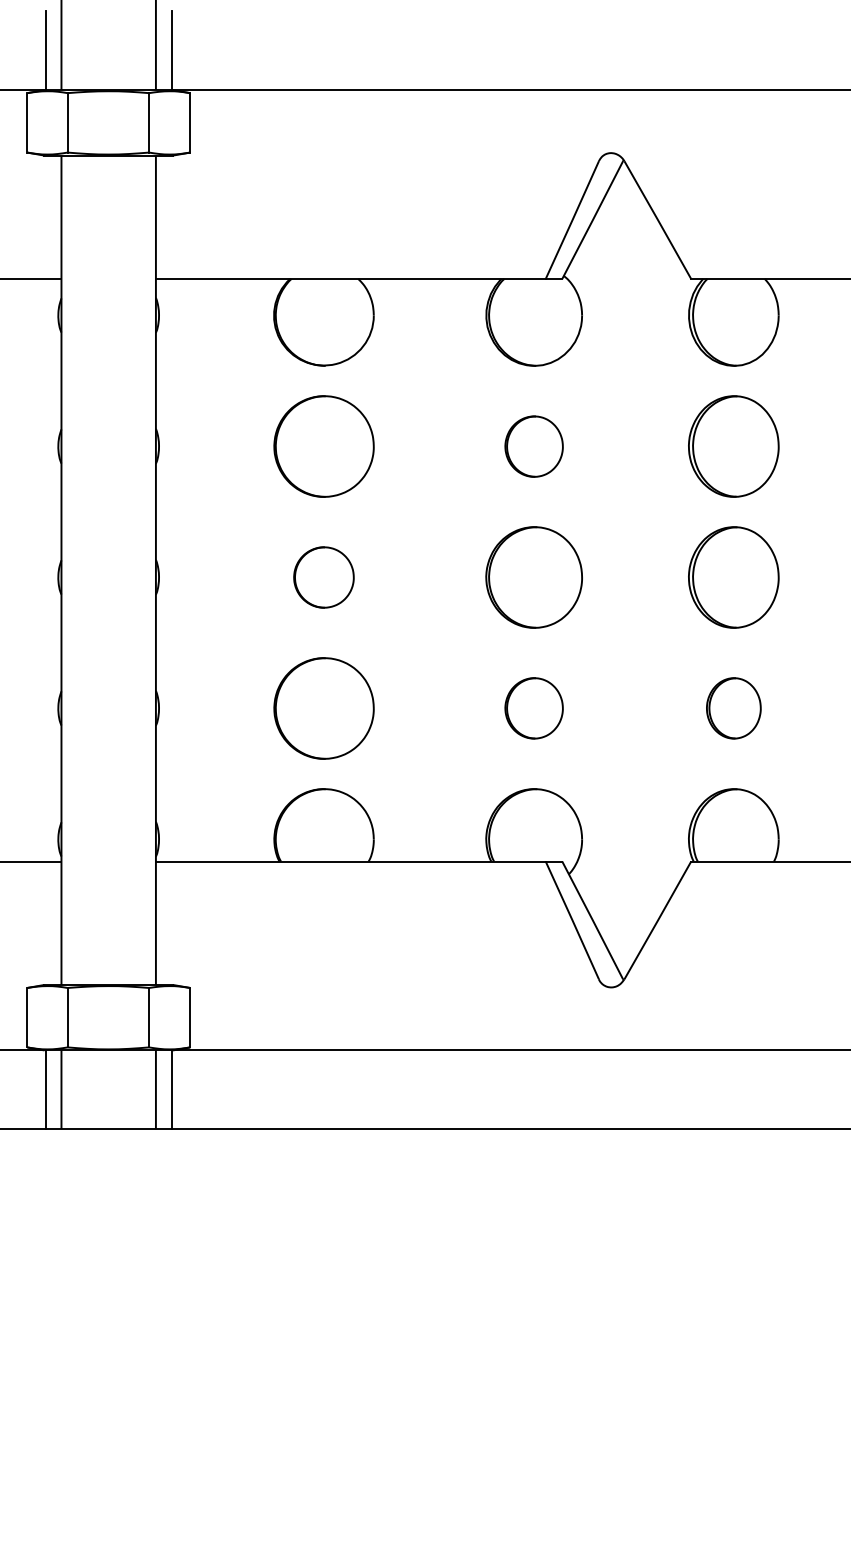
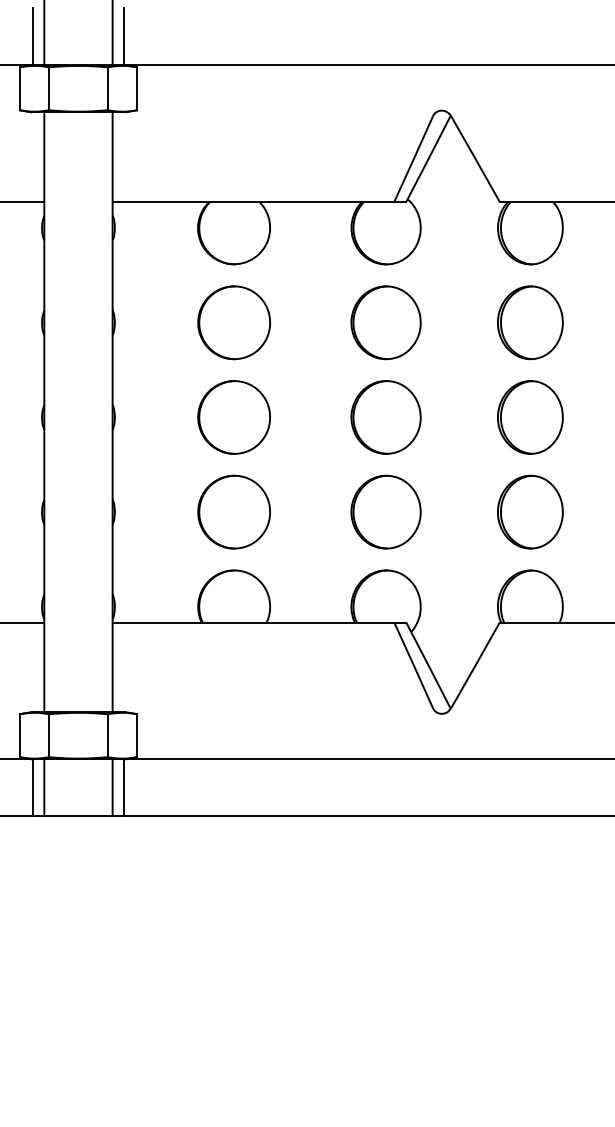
part: (533, 446) -> (385, 322), size x1.67
part: (323, 577) -> (233, 417), size x1.67
part: (533, 707) -> (385, 511), size x1.67
part: (733, 707) -> (530, 511), size x1.67

